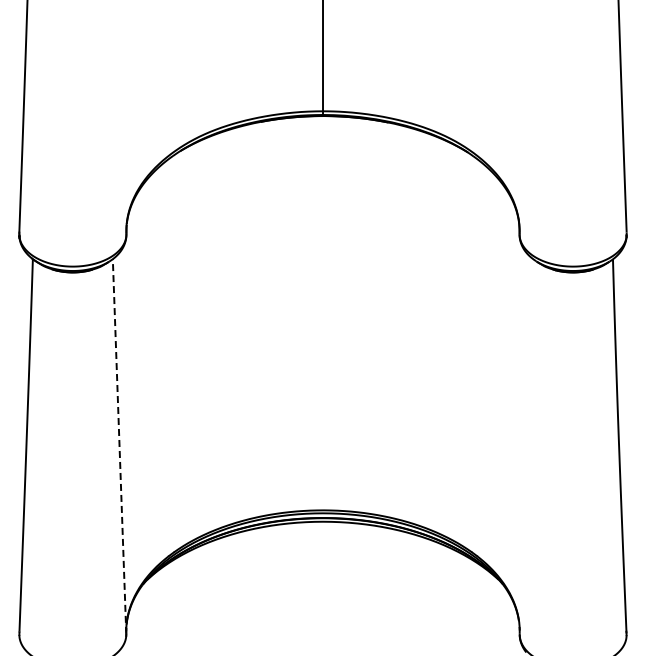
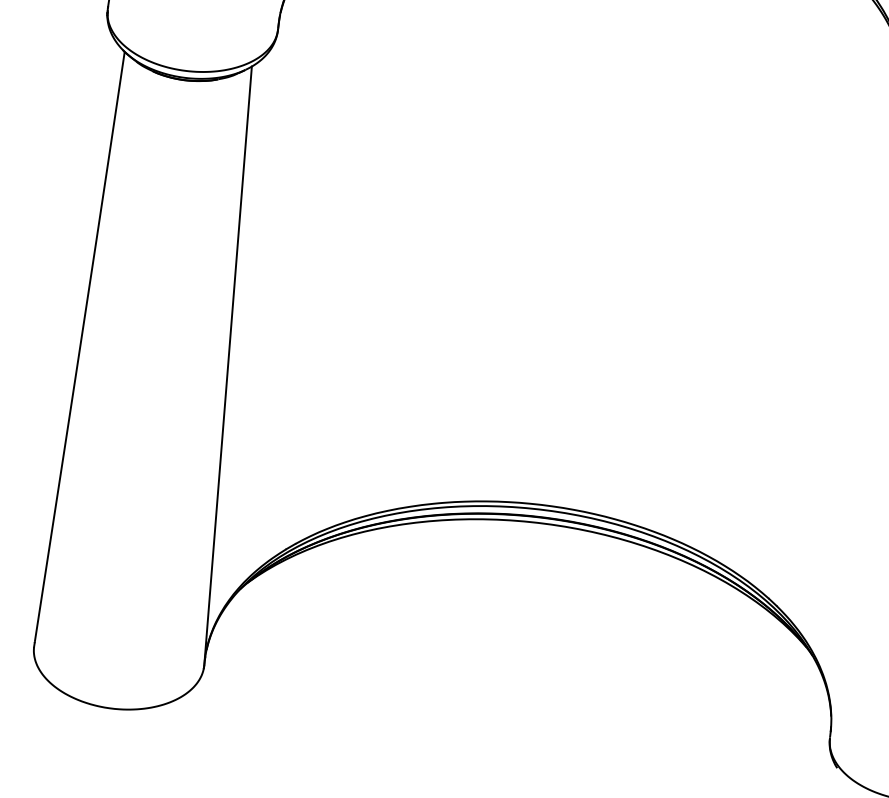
line: (119, 446) -> (228, 365), dashed -> solid

